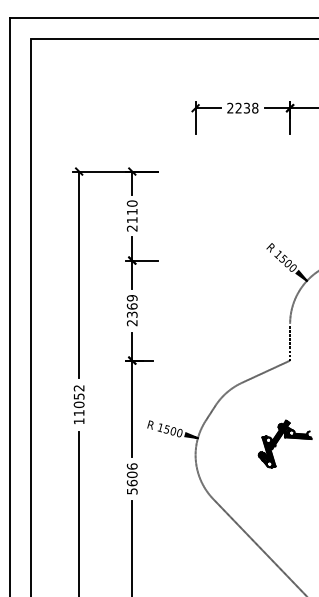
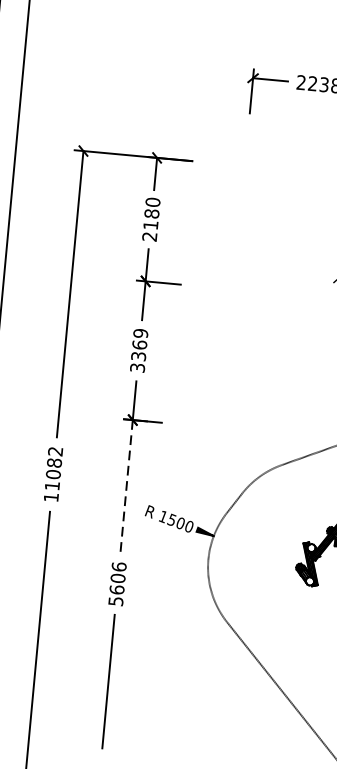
text: (131, 211) -> (150, 213), 2110 -> 2180
text: (132, 323) -> (137, 368), 2369 -> 3369
text: (78, 396) -> (53, 462), 11052 -> 11082
line: (132, 409) -> (126, 487), solid -> dashed

